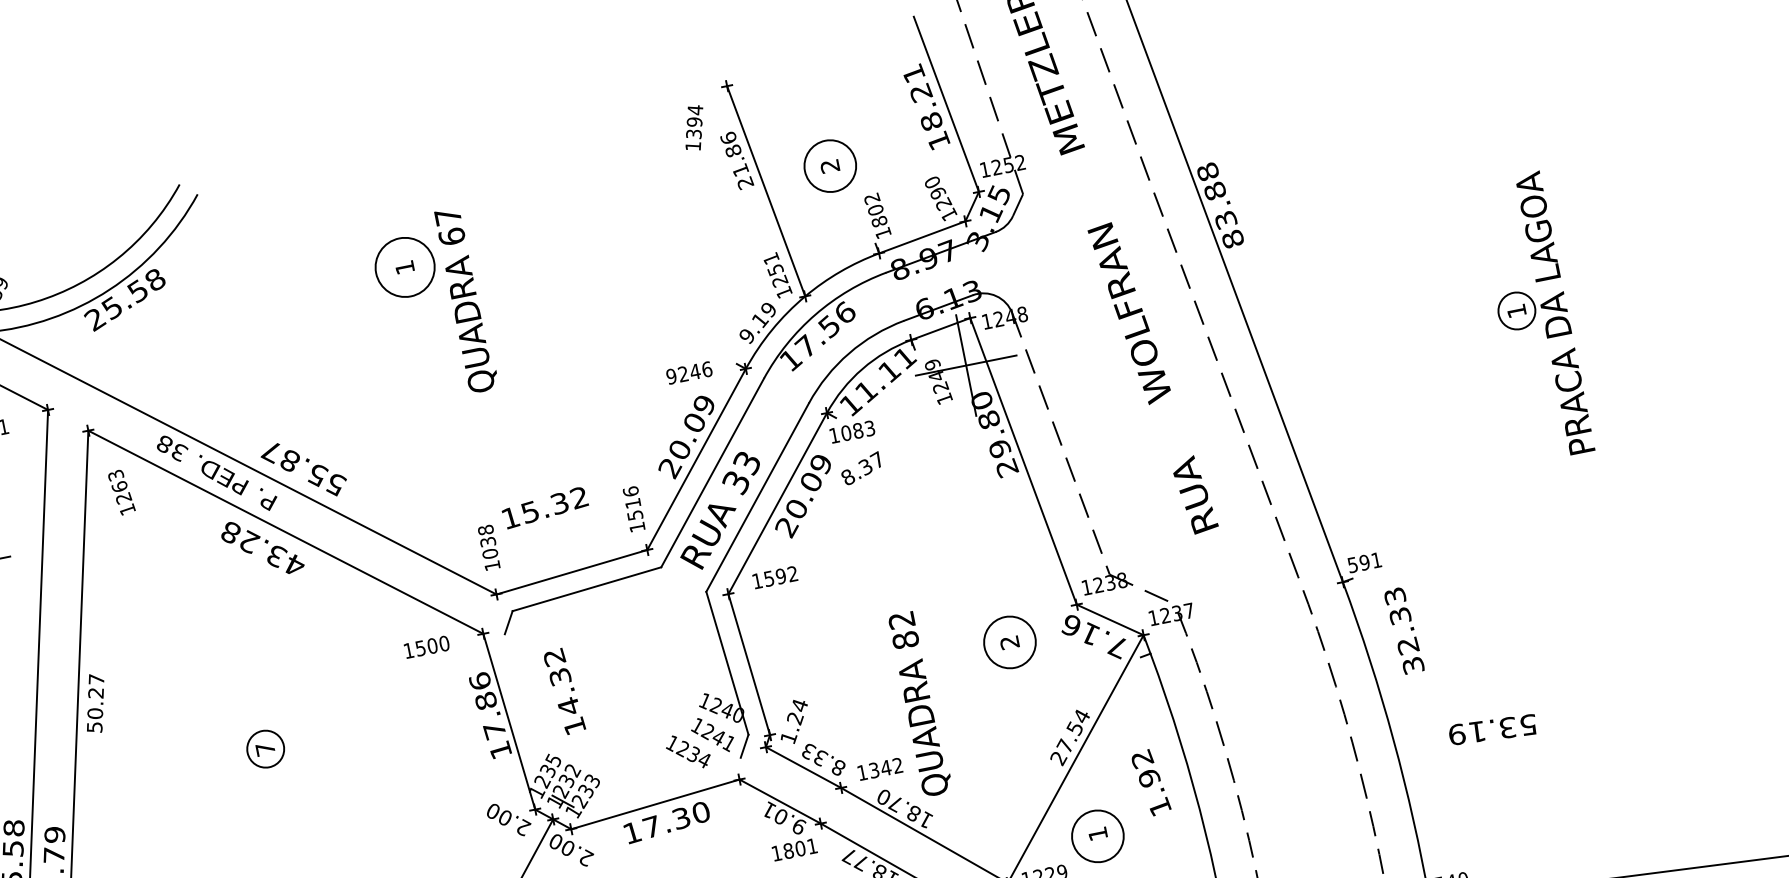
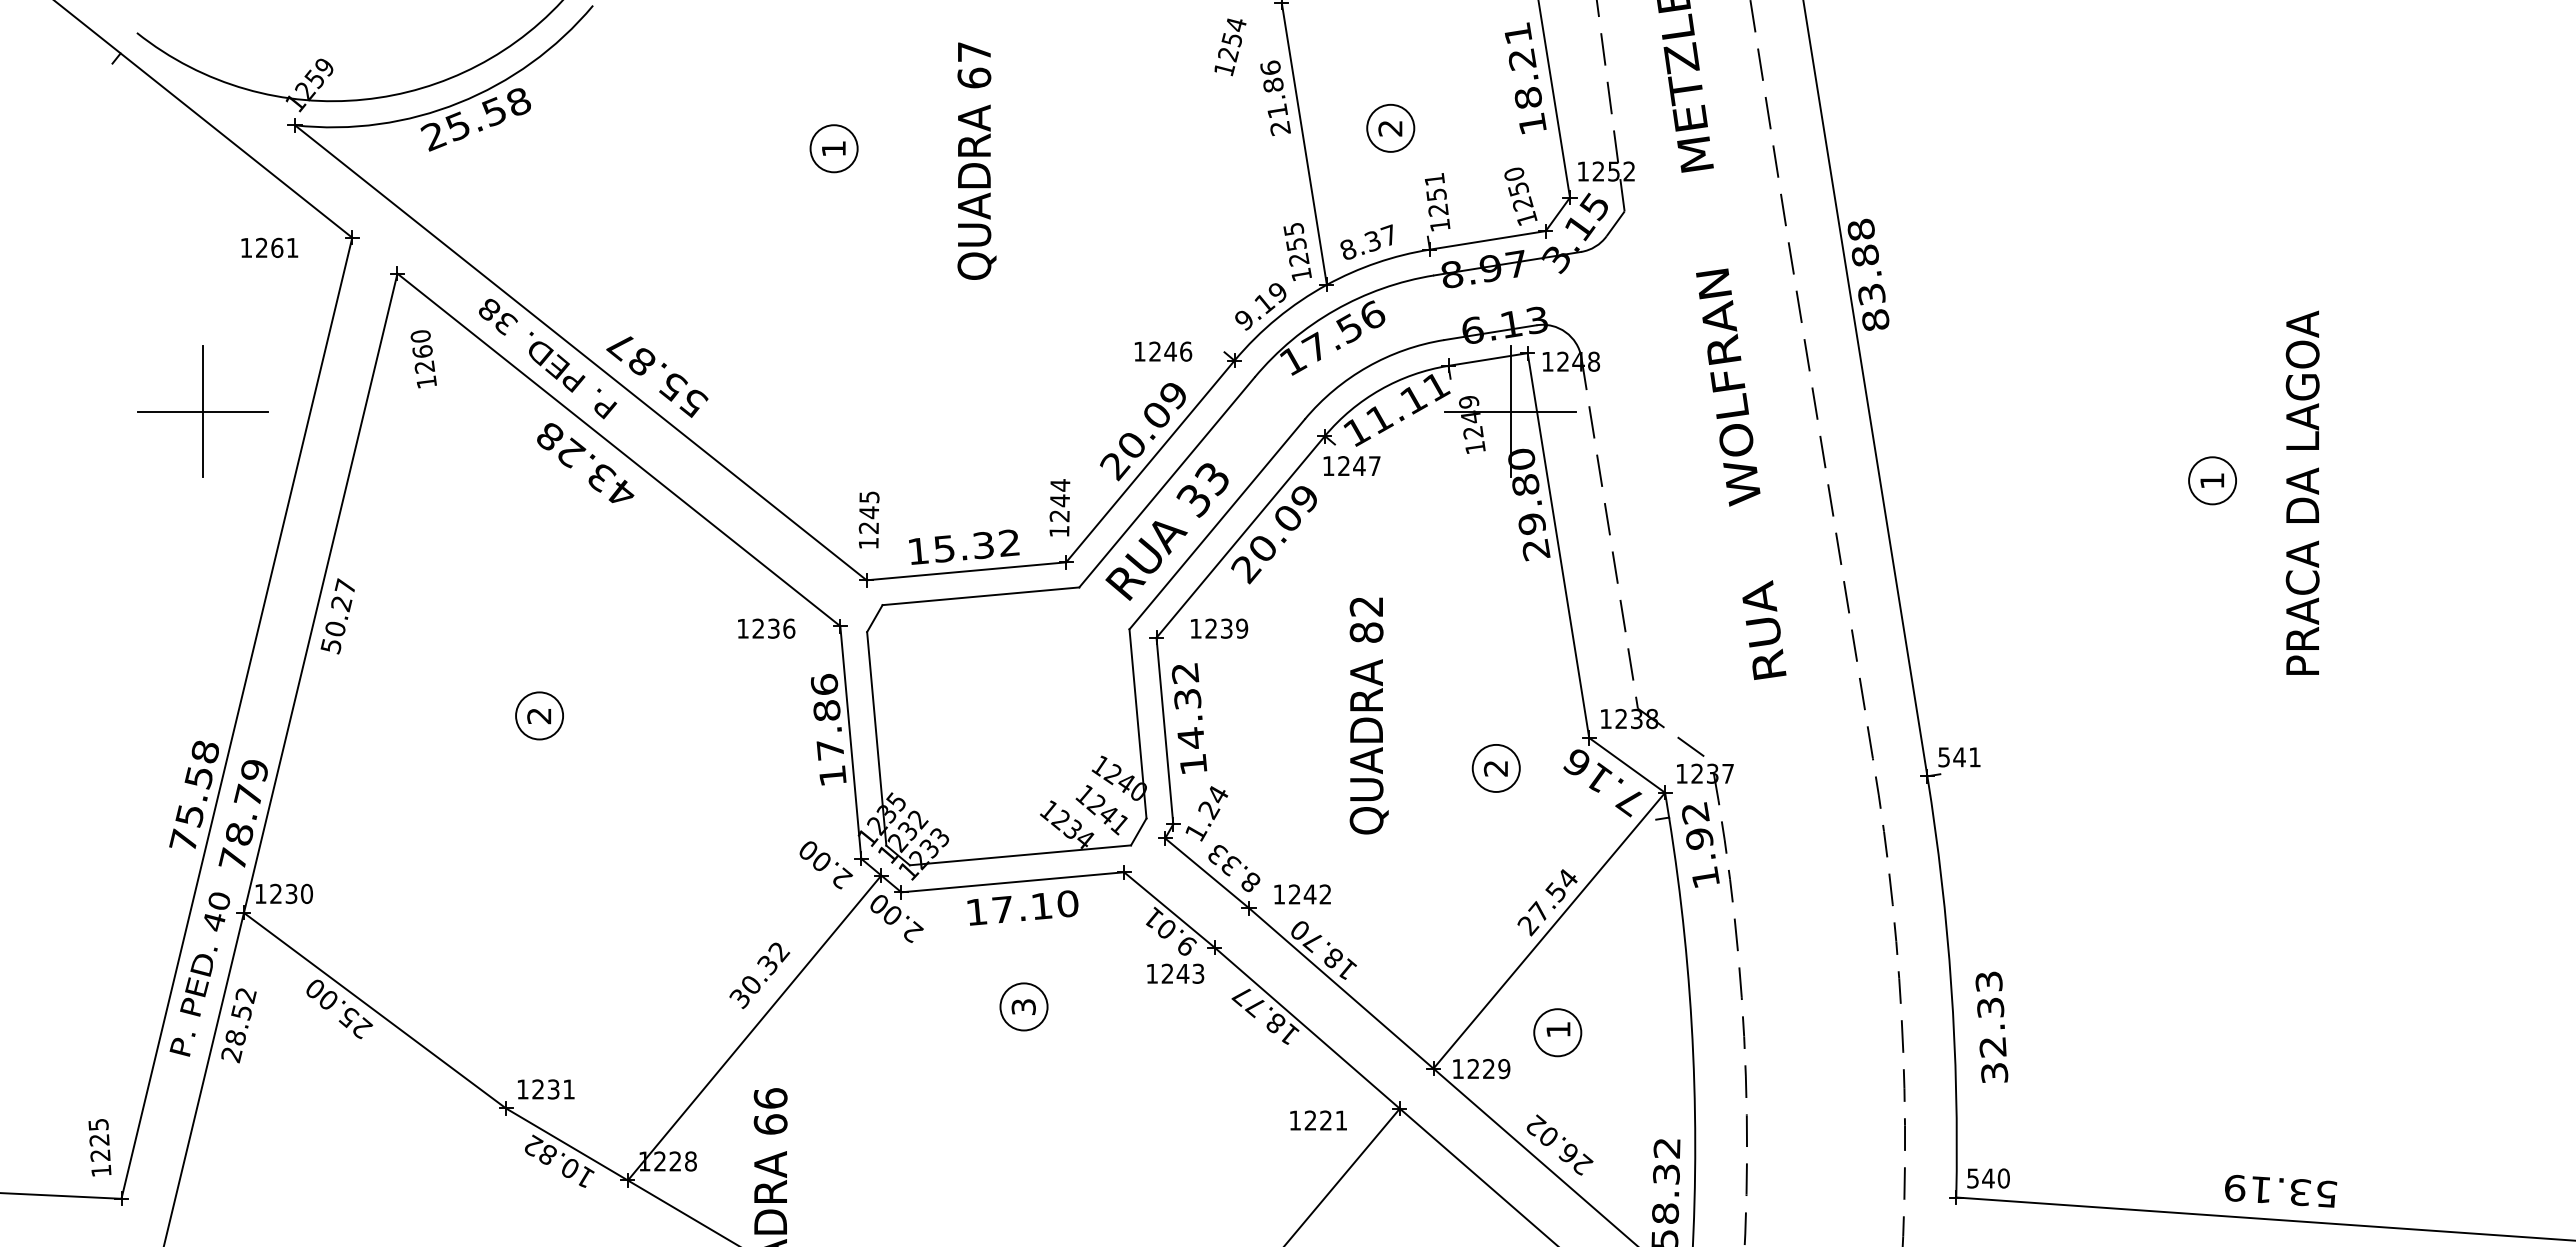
text: (693, 128) -> (1229, 47), 1394 -> 1254
circle: (830, 165) -> (1390, 127), size x0.71
text: (938, 193) -> (1518, 189), 1290 -> 1250
text: (875, 210) -> (1436, 194), 1802 -> 1251
text: (770, 258) -> (1293, 228), 1251 -> 1255
circle: (404, 267) -> (833, 148), size x0.62
text: (466, 299) -> (976, 160), moved
text: (1554, 312) -> (2302, 492), moved
text: (671, 376) -> (1139, 351), 9246 -> 1246
text: (858, 431) -> (1359, 466), 1083 -> 1247
text: (860, 468) -> (1366, 241), moved
text: (116, 475) -> (421, 336), 1263 -> 1260
text: (632, 503) -> (1059, 500), 1516 -> 1244
text: (545, 507) -> (964, 546), moved
text: (487, 542) -> (868, 512), 1038 -> 1245
text: (1364, 562) -> (1959, 757), 591 -> 541
text: (780, 576) -> (1226, 628), 1592 -> 1239
text: (1403, 630) -> (1991, 1026), moved
circle: (1009, 641) -> (1495, 767), size x0.71
text: (432, 645) -> (773, 628), 1500 -> 1236
text: (564, 691) -> (1189, 718), moved
text: (919, 703) -> (1368, 715), moved
line: (528, 714) -> (876, 738), added
text: (1493, 729) -> (2281, 1190), moved
text: (265, 749) -> (539, 716), 7 -> 2
text: (874, 770) -> (1294, 894), 1342 -> 1242
line: (657, 782) -> (1020, 855), added
text: (1150, 782) -> (1700, 844), moved
text: (681, 817) -> (1042, 905), 17.30 -> 17.10
circle: (1097, 836) -> (1557, 1032), size x0.71
text: (800, 848) -> (1182, 973), 1801 -> 1243

